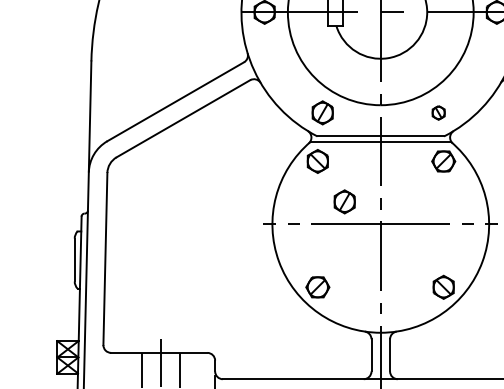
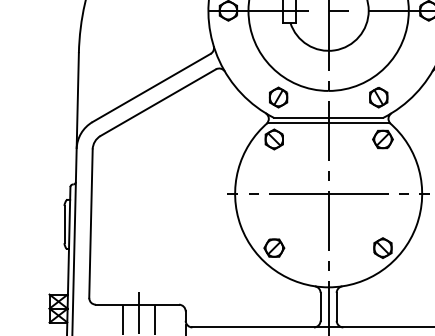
part: (438, 112) -> (378, 97), size x1.67
part: (344, 201) -> (297, 174), removed

